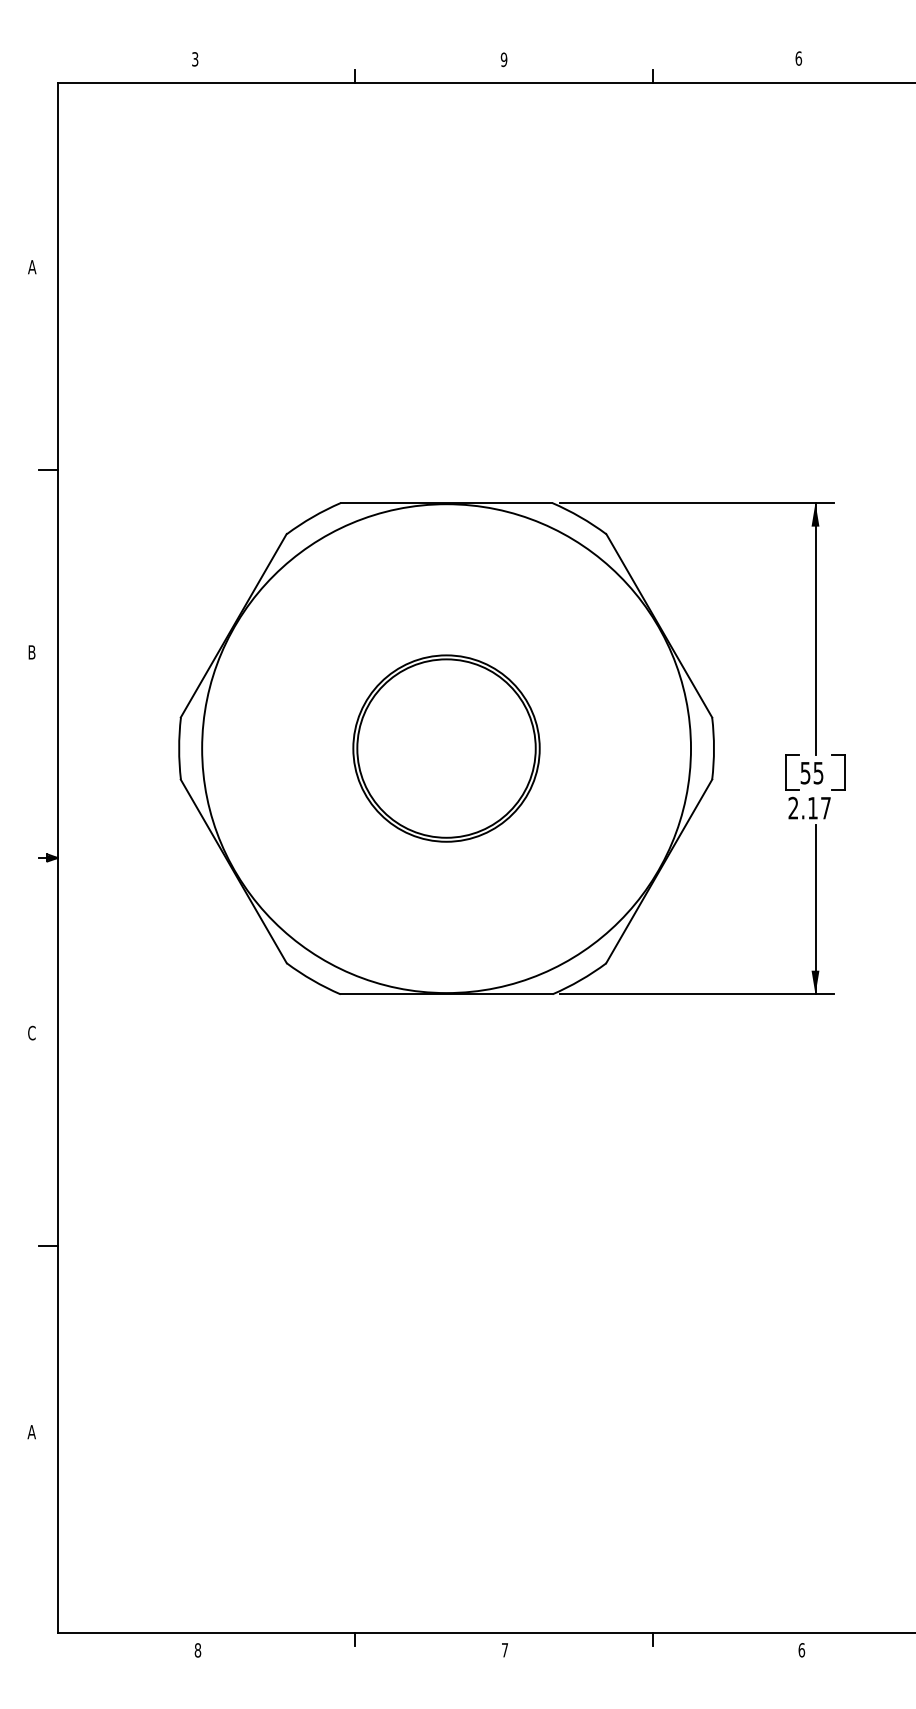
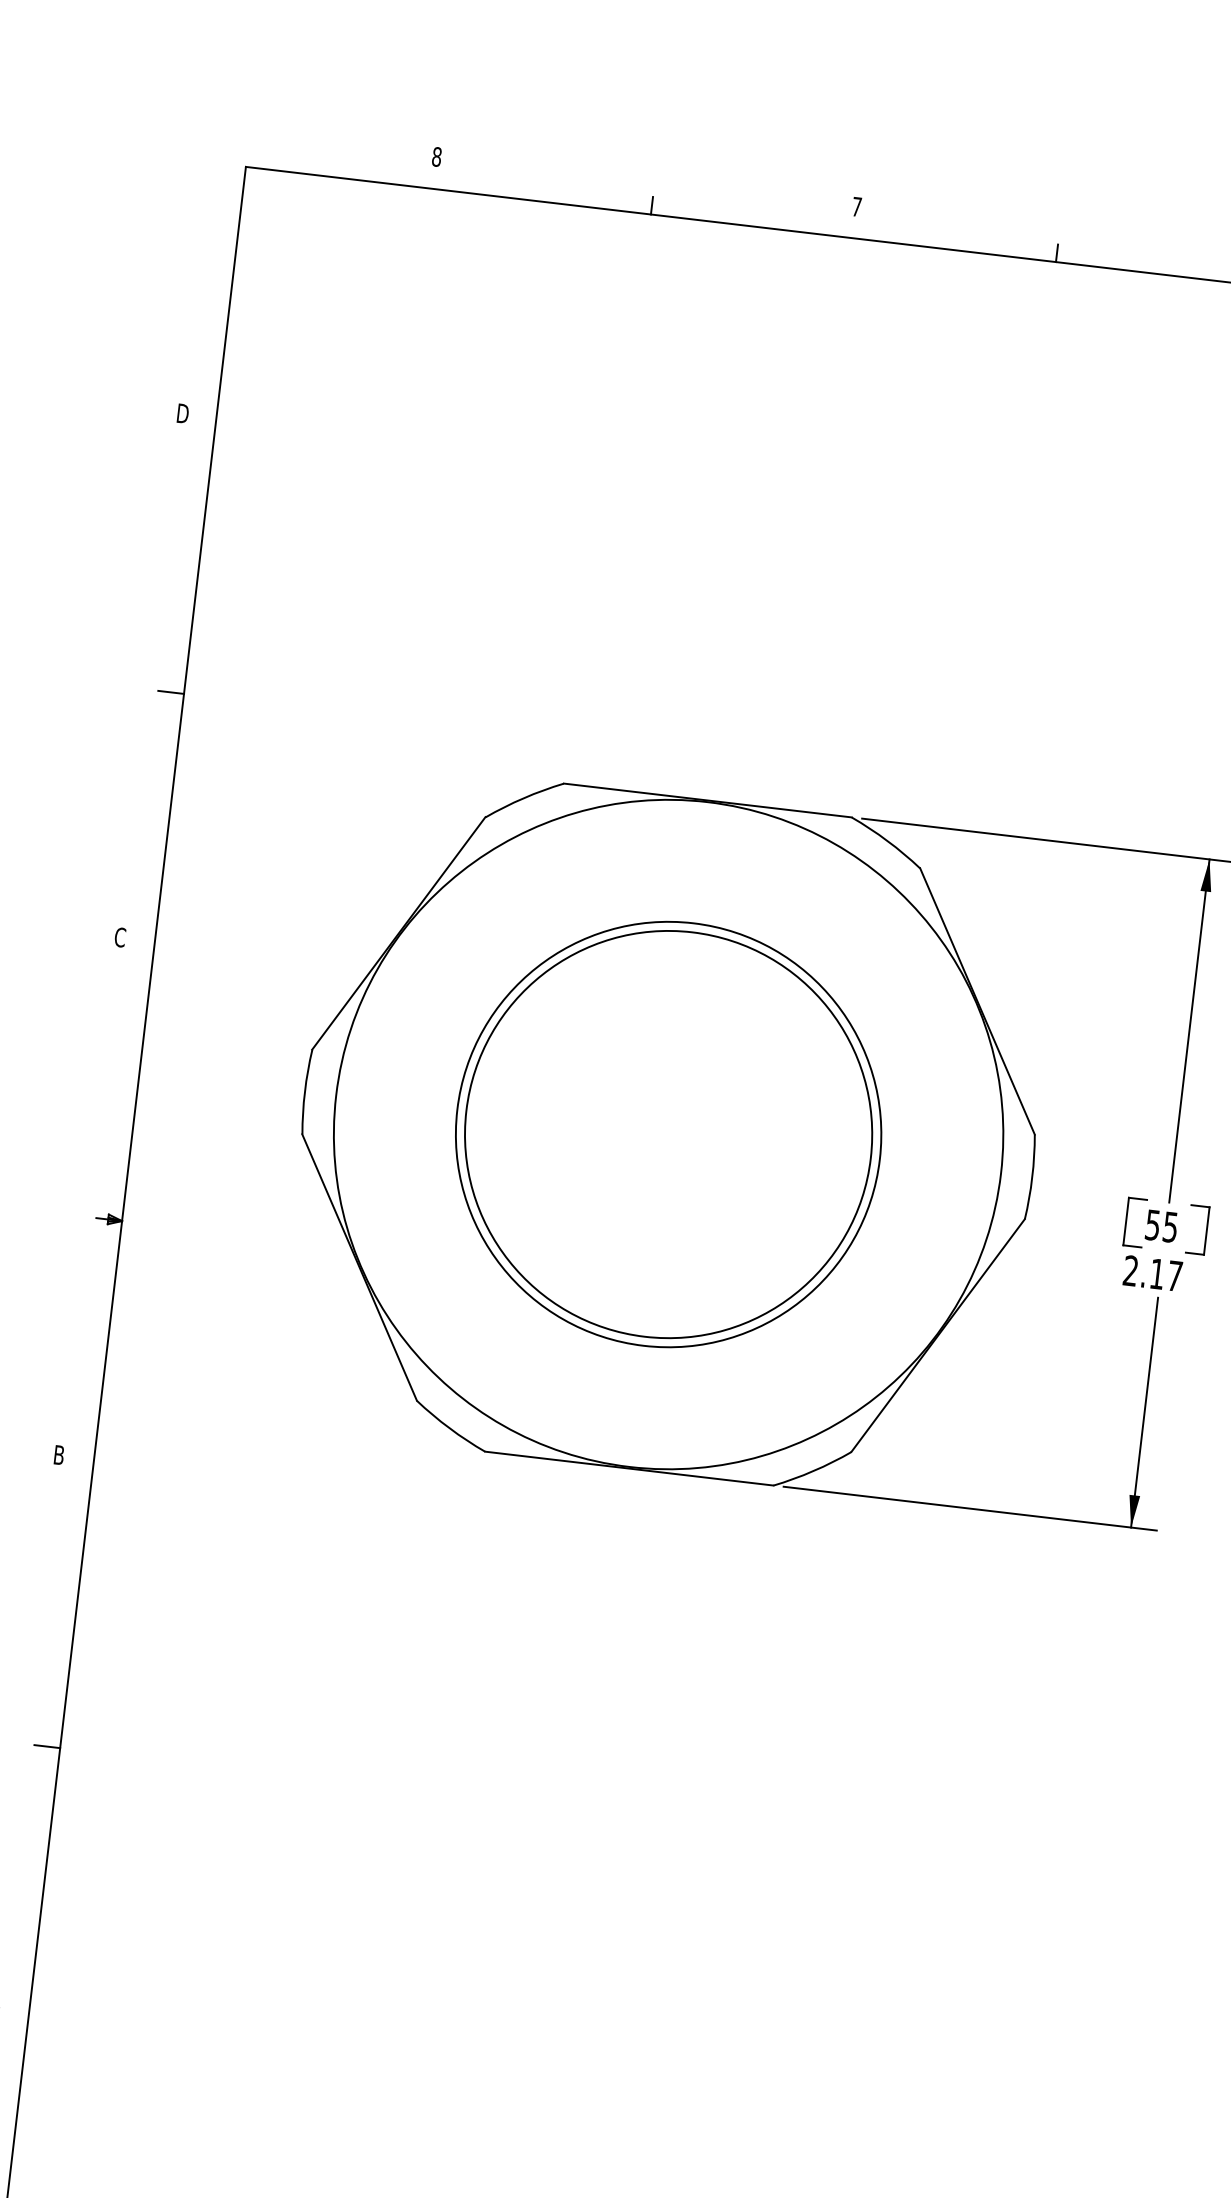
text: (195, 59) -> (437, 157), 3 -> 8
text: (503, 59) -> (856, 206), 9 -> 7
text: (32, 267) -> (182, 414), A -> D
text: (31, 652) -> (119, 937), B -> C
part: (446, 748) -> (668, 1134), size x1.67
text: (31, 1032) -> (58, 1454), C -> B

